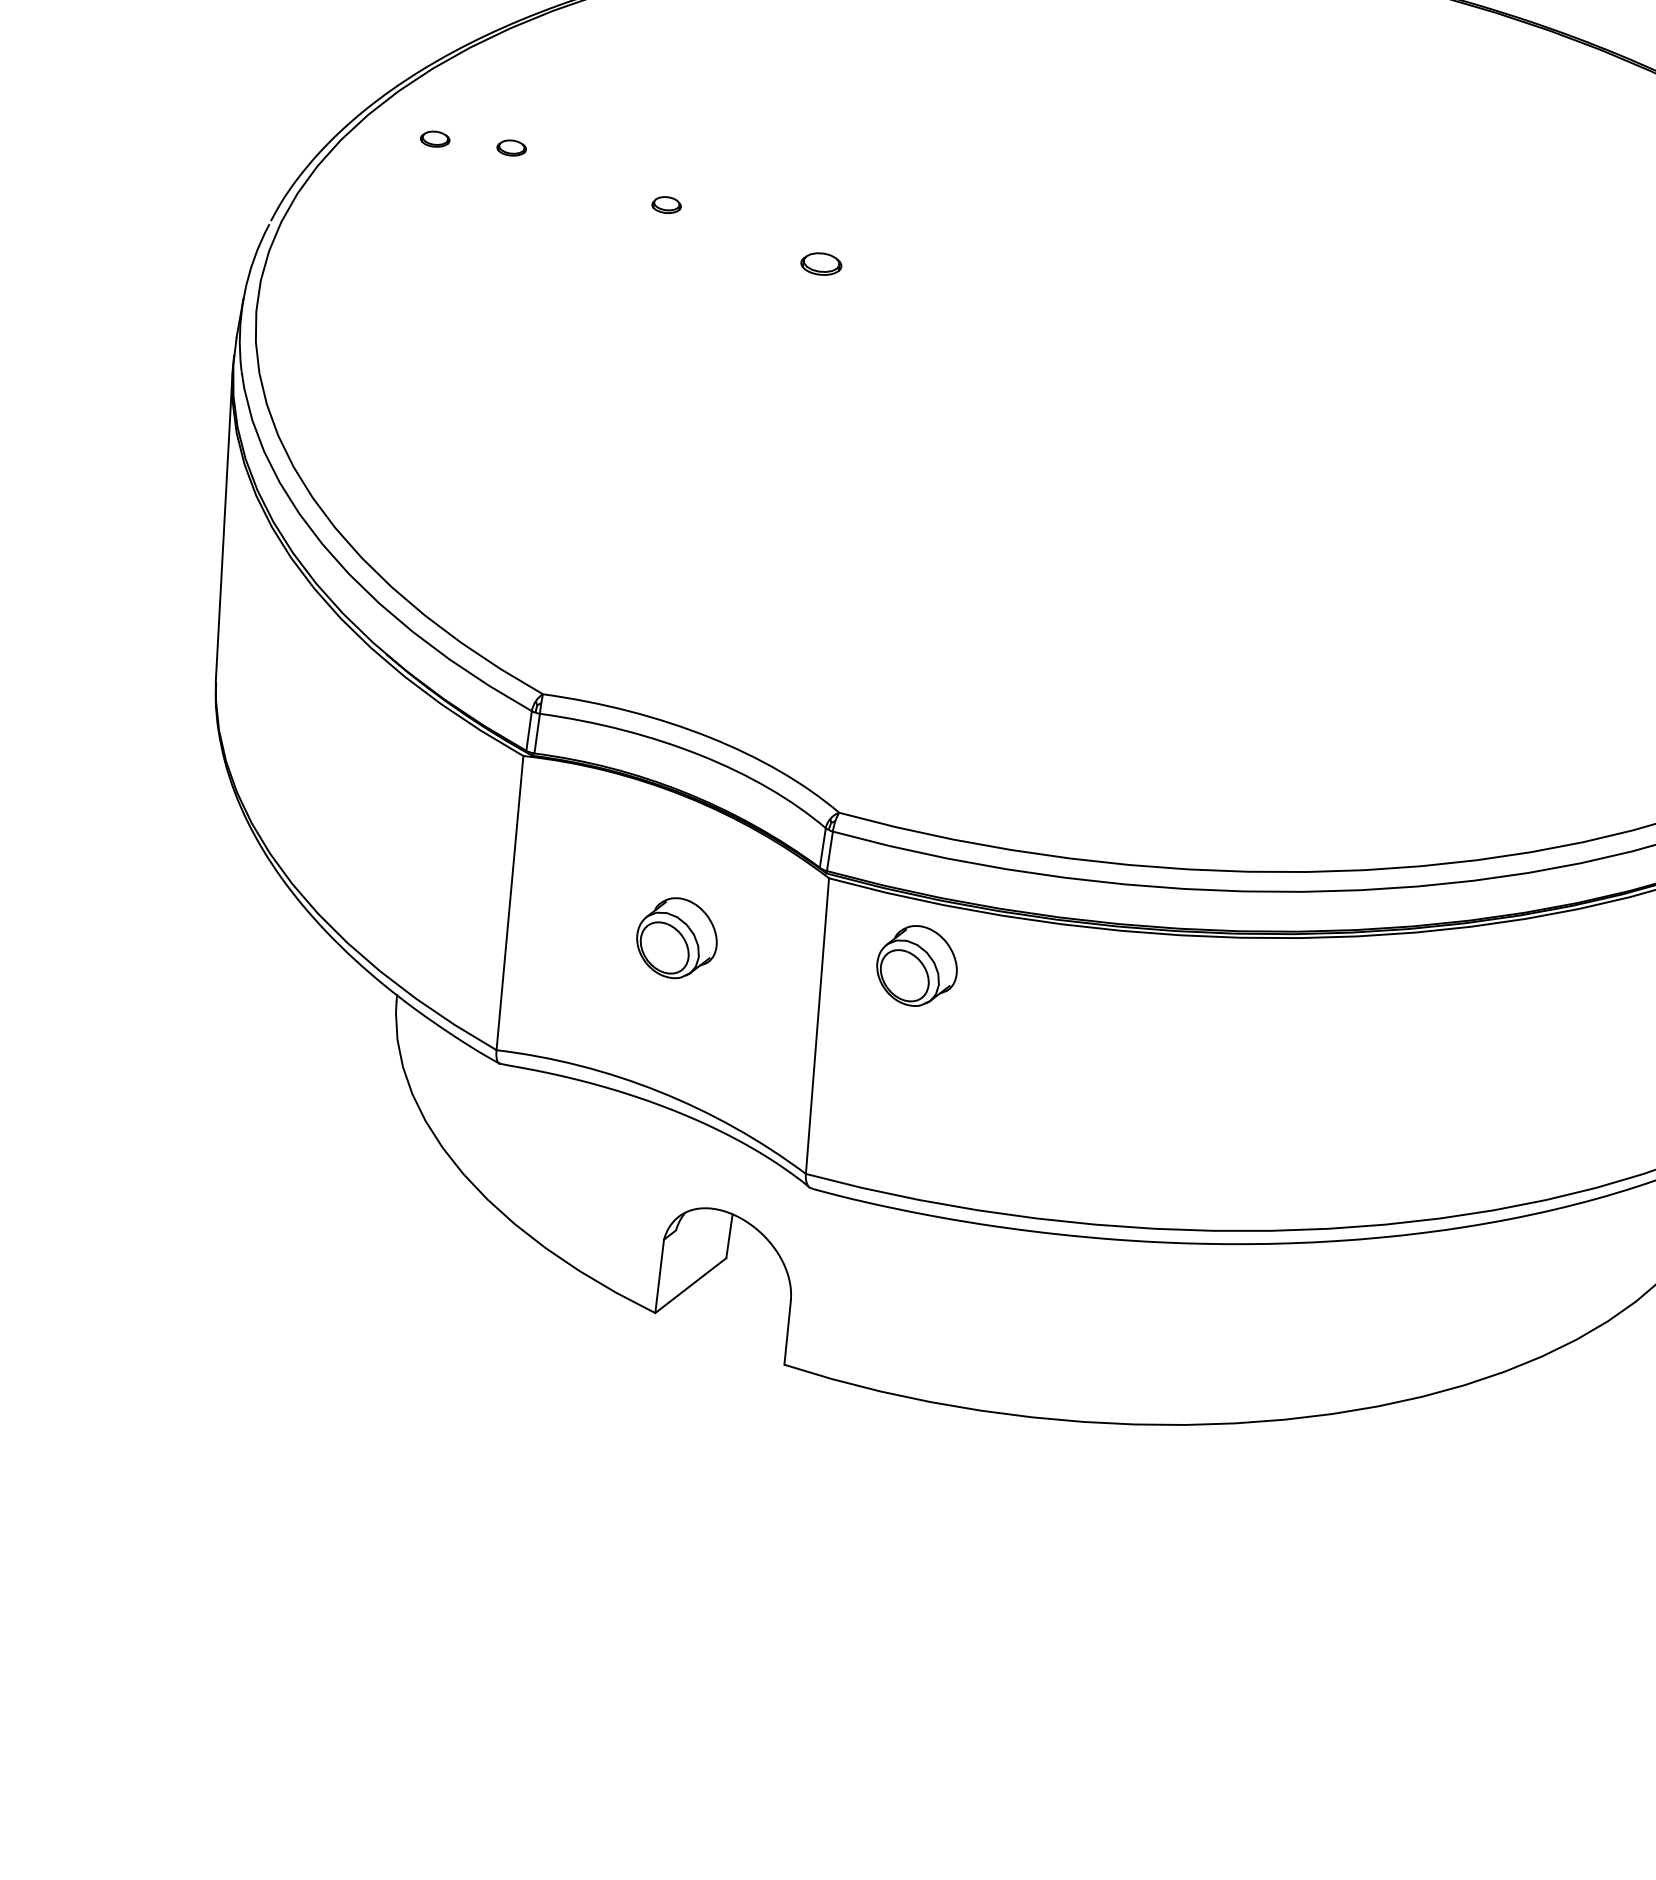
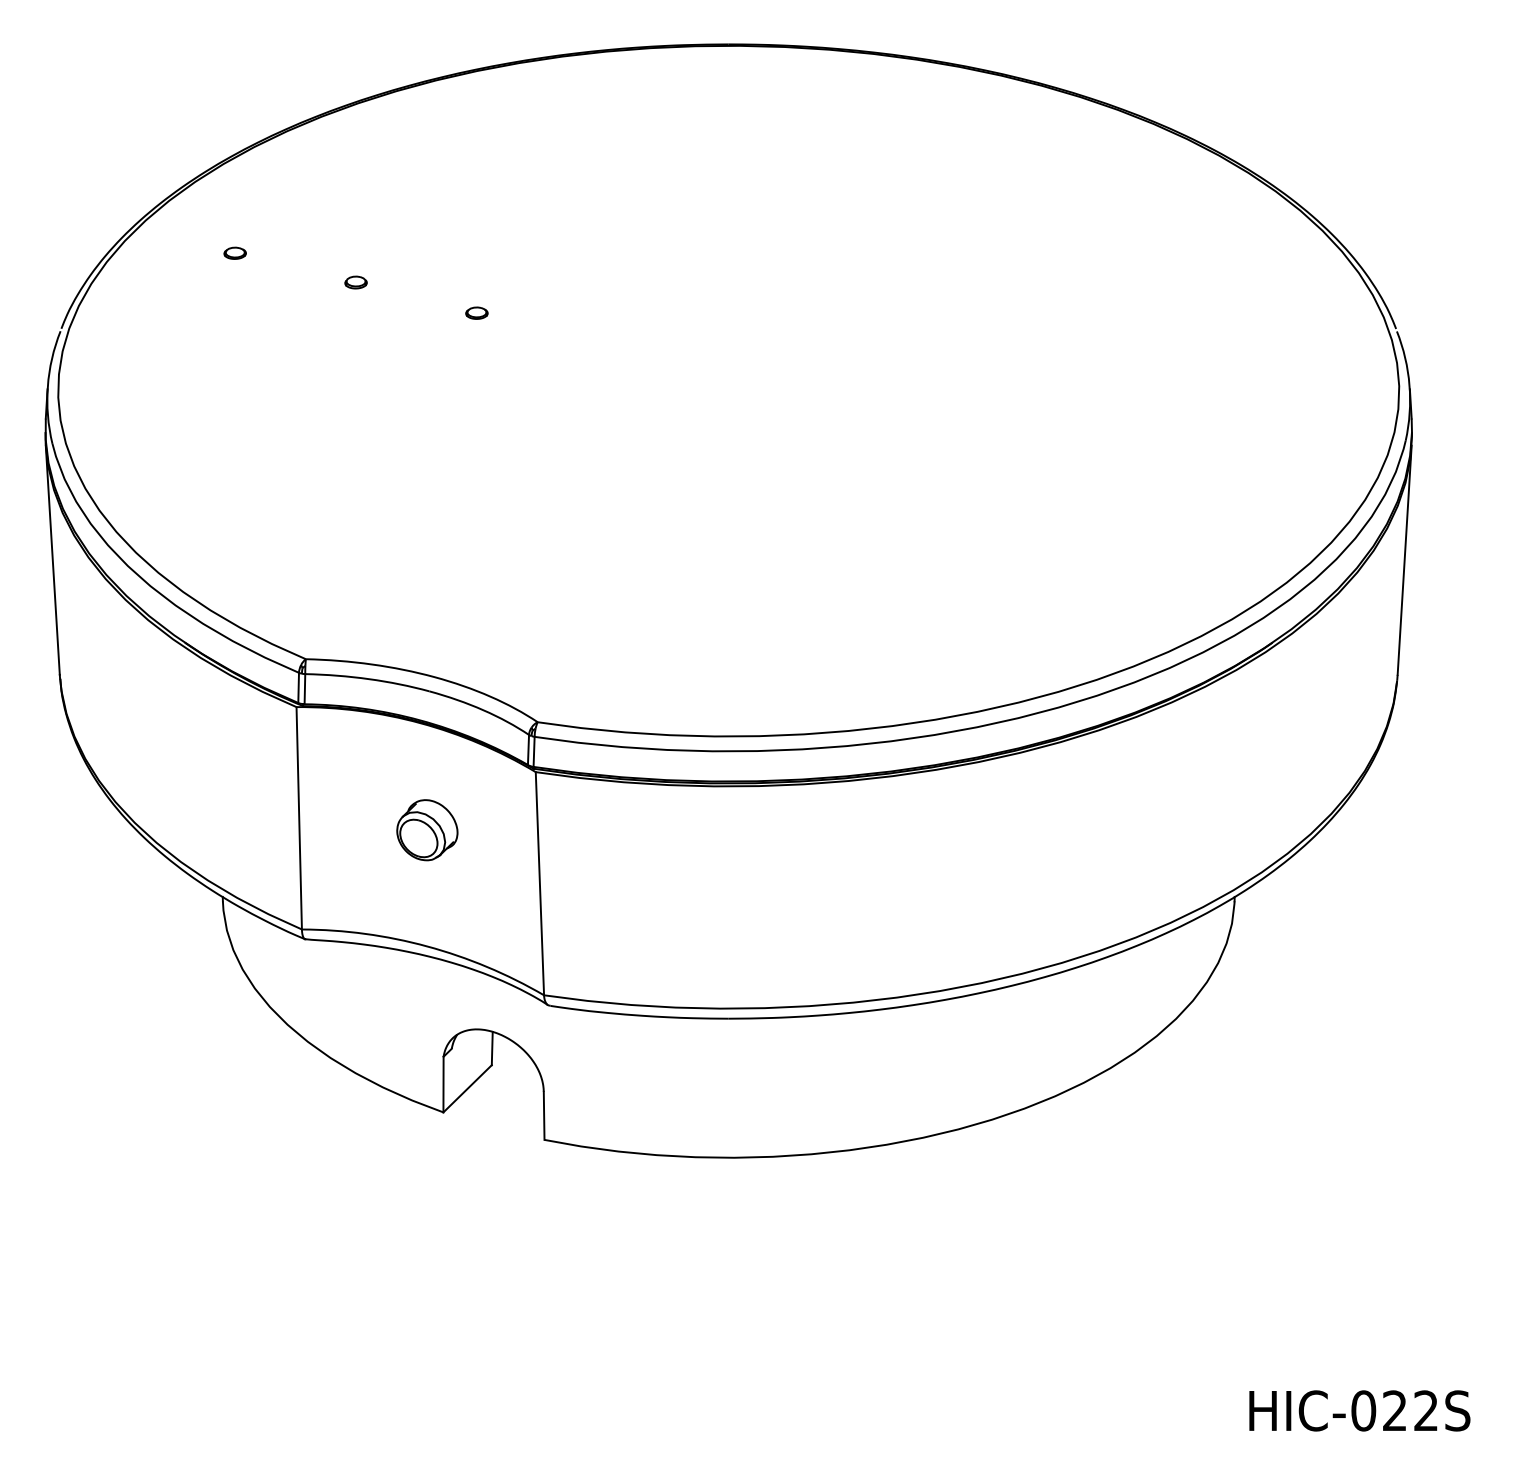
part: (434, 138) -> (176, 252), removed
part: (820, 262) -> (476, 312), size x0.71
part: (917, 966) -> (609, 830), removed

